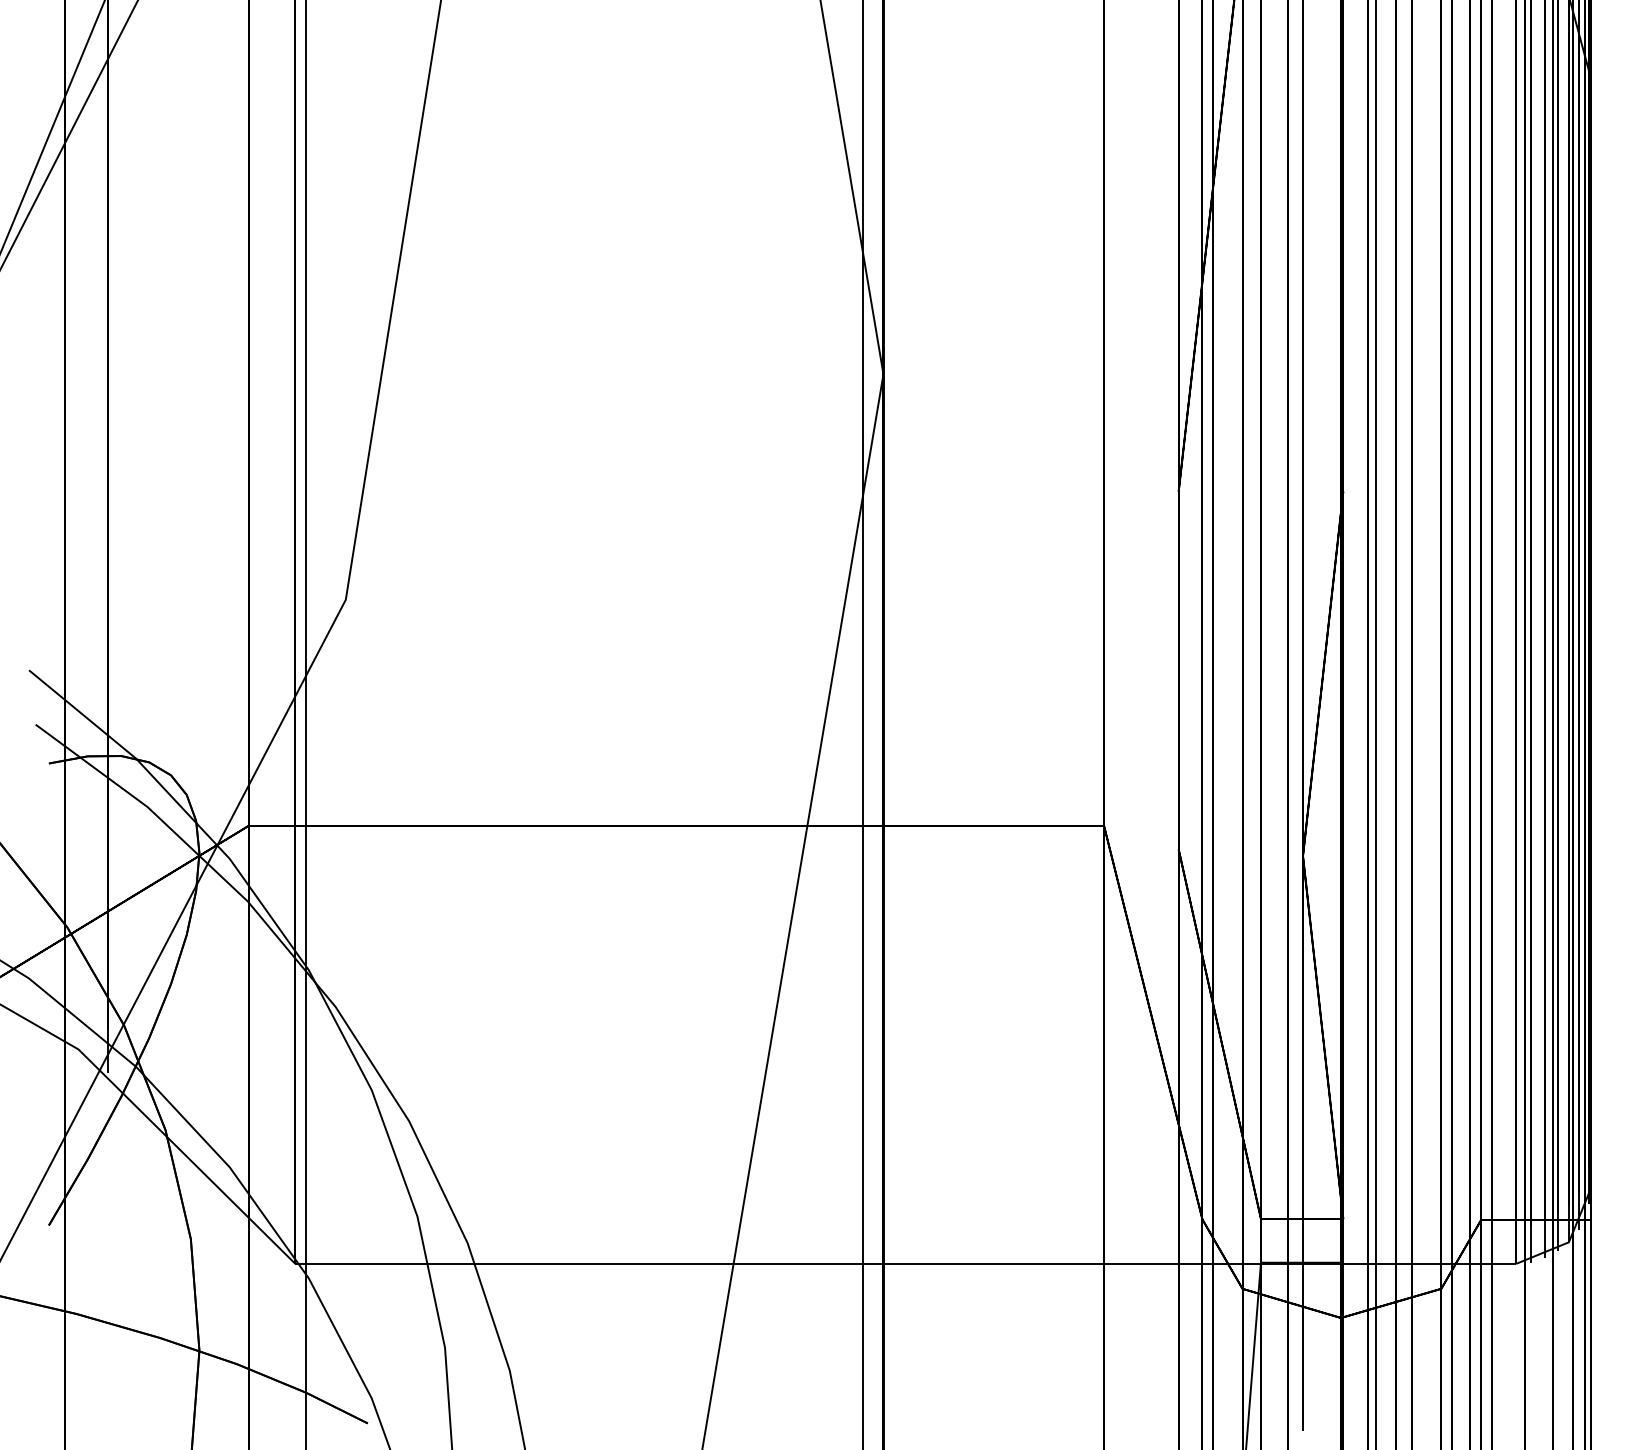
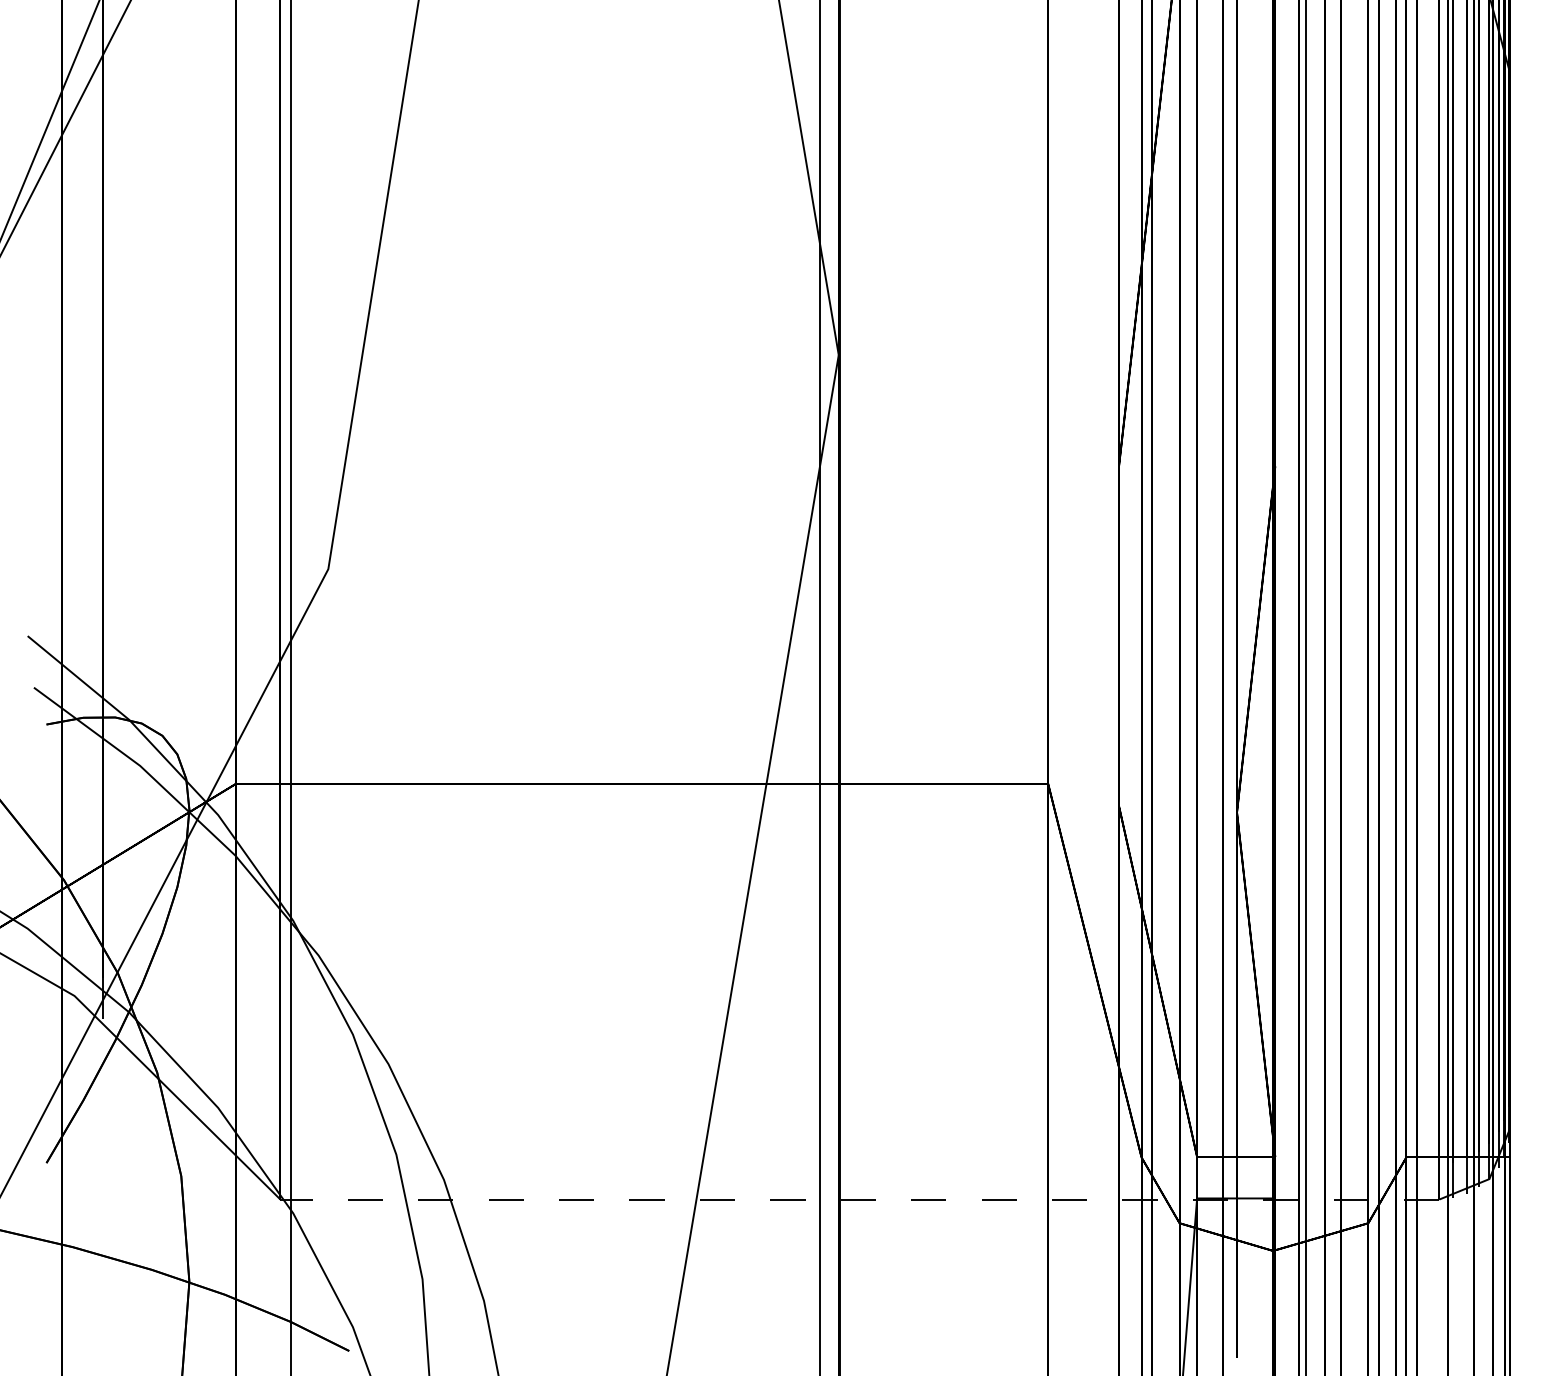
line: (905, 1263) -> (859, 1199), solid -> dashed

